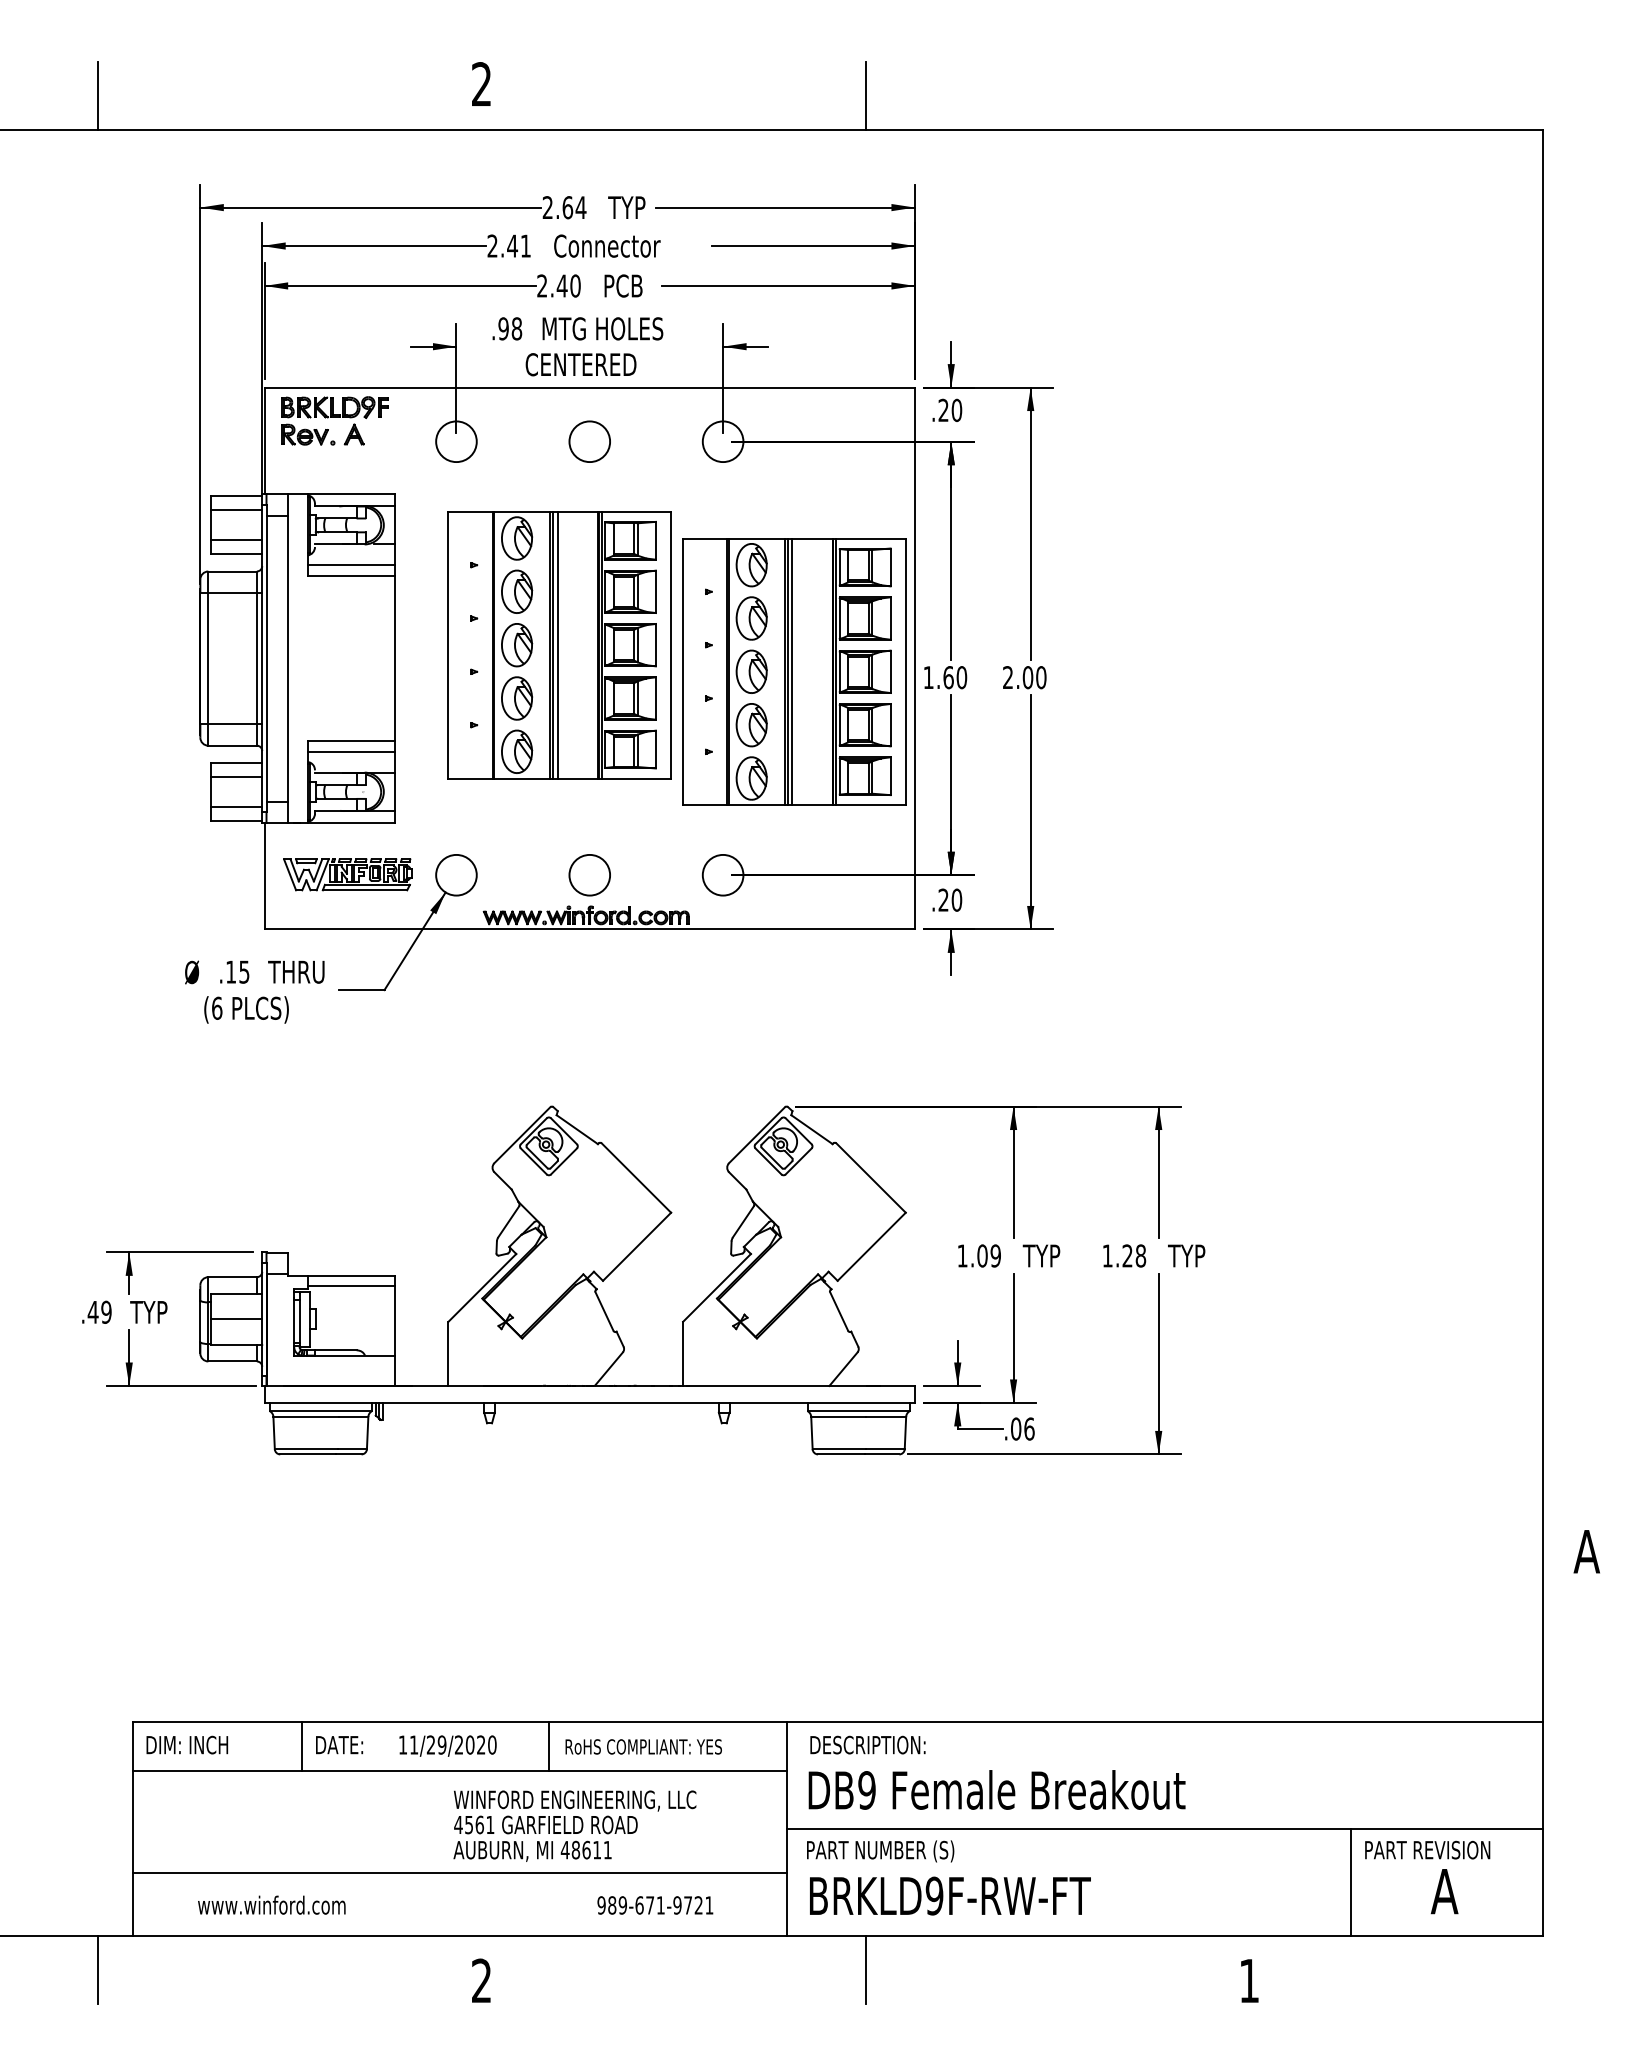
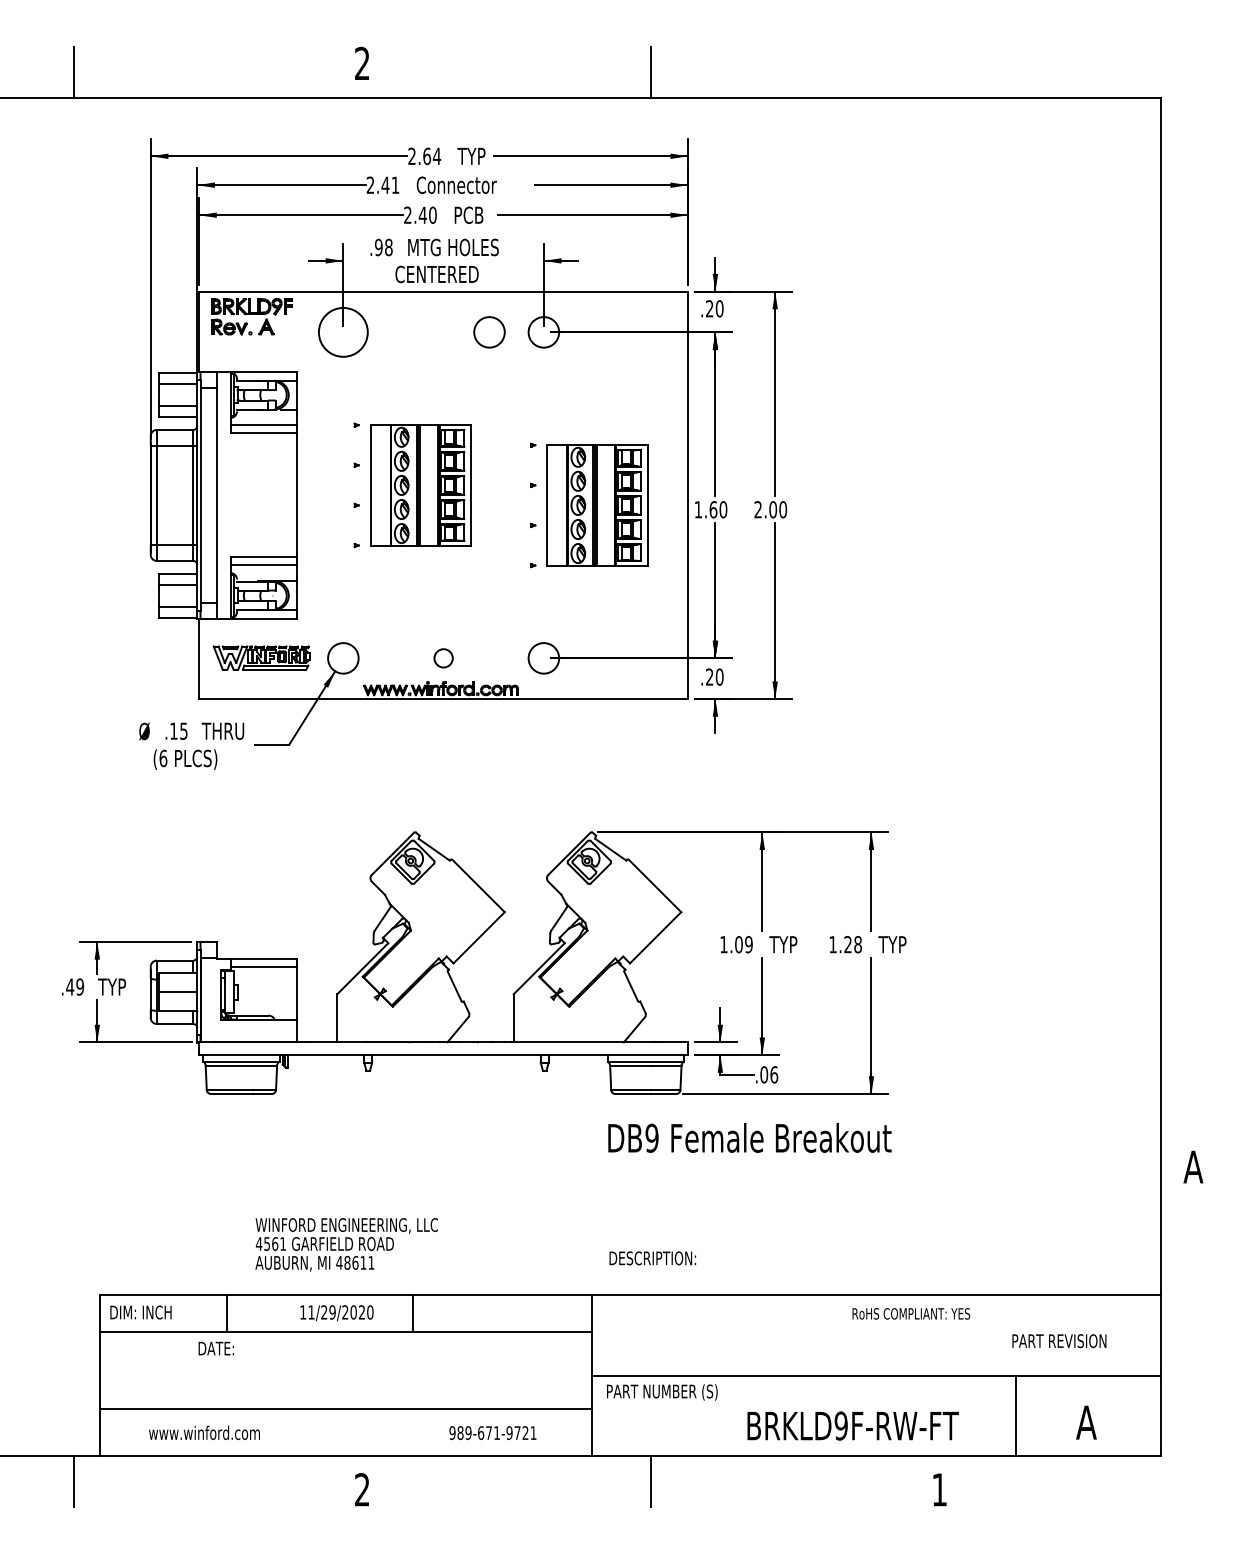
circle: (456, 441) -> (343, 332), size x1.6
circle: (589, 441) -> (489, 332), moved
part: (559, 645) -> (420, 485), size x0.6
part: (794, 671) -> (597, 505), size x0.6
circle: (589, 874) -> (443, 657), size x0.6
text: (867, 1744) -> (652, 1257), moved
text: (339, 1745) -> (216, 1348), moved
text: (643, 1746) -> (911, 1313), moved
text: (996, 1789) -> (749, 1137), moved
text: (574, 1825) -> (346, 1244), moved
text: (1427, 1849) -> (1059, 1340), moved
text: (950, 1895) -> (853, 1425), moved

